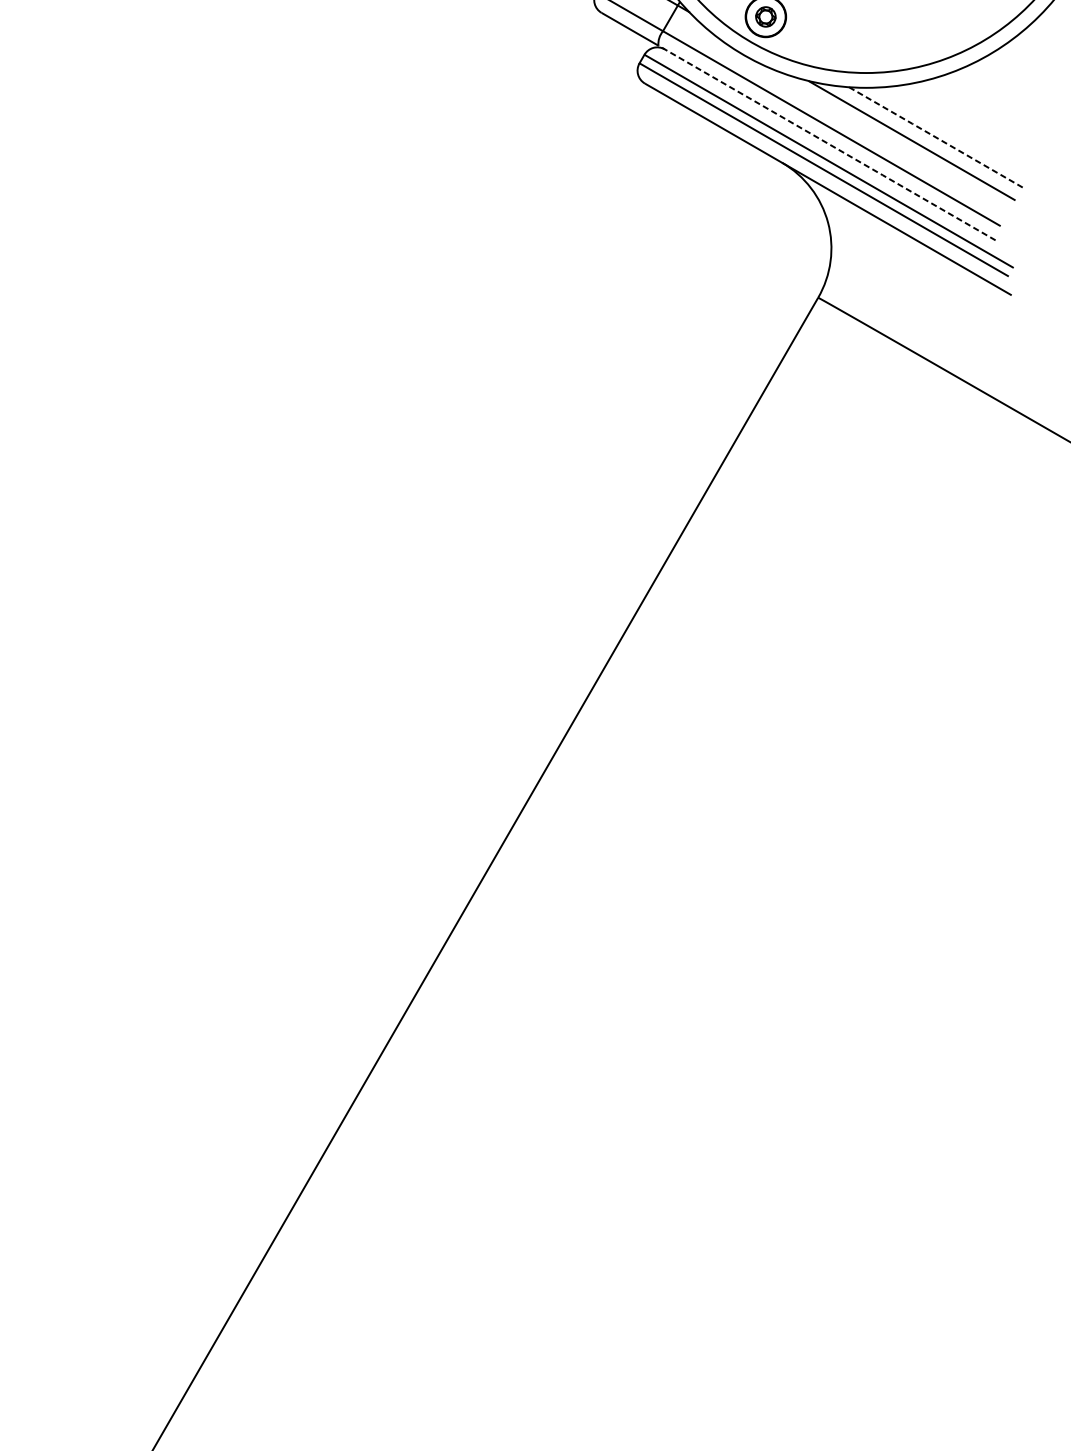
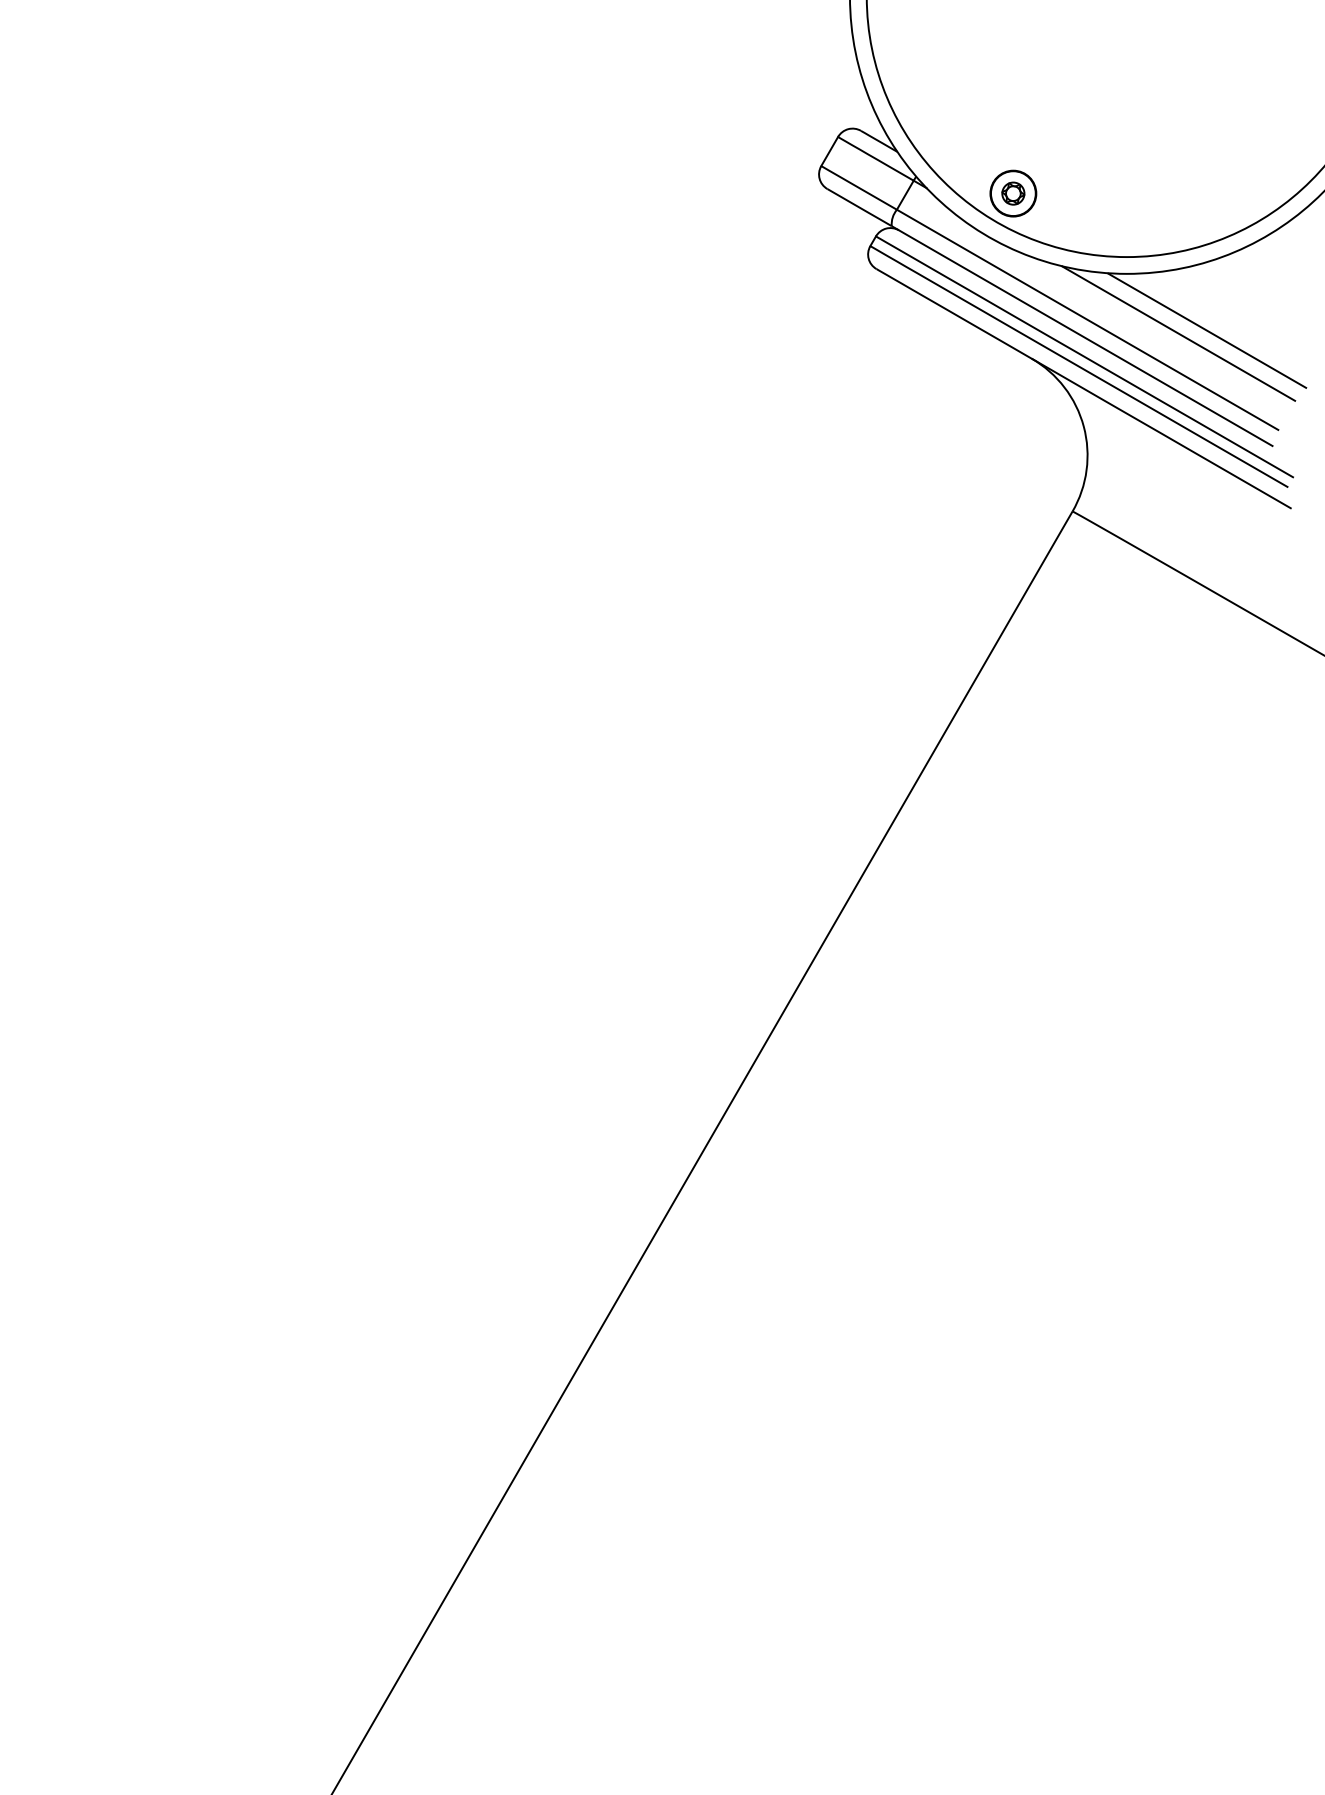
line: (936, 137) -> (1206, 330), dashed -> solid
line: (826, 143) -> (1082, 336), dashed -> solid

